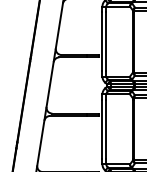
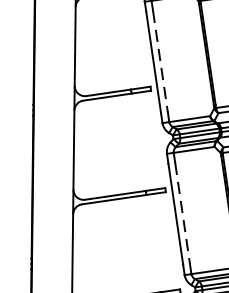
line: (106, 42) -> (160, 63), solid -> dashed
line: (106, 129) -> (182, 213), solid -> dashed

